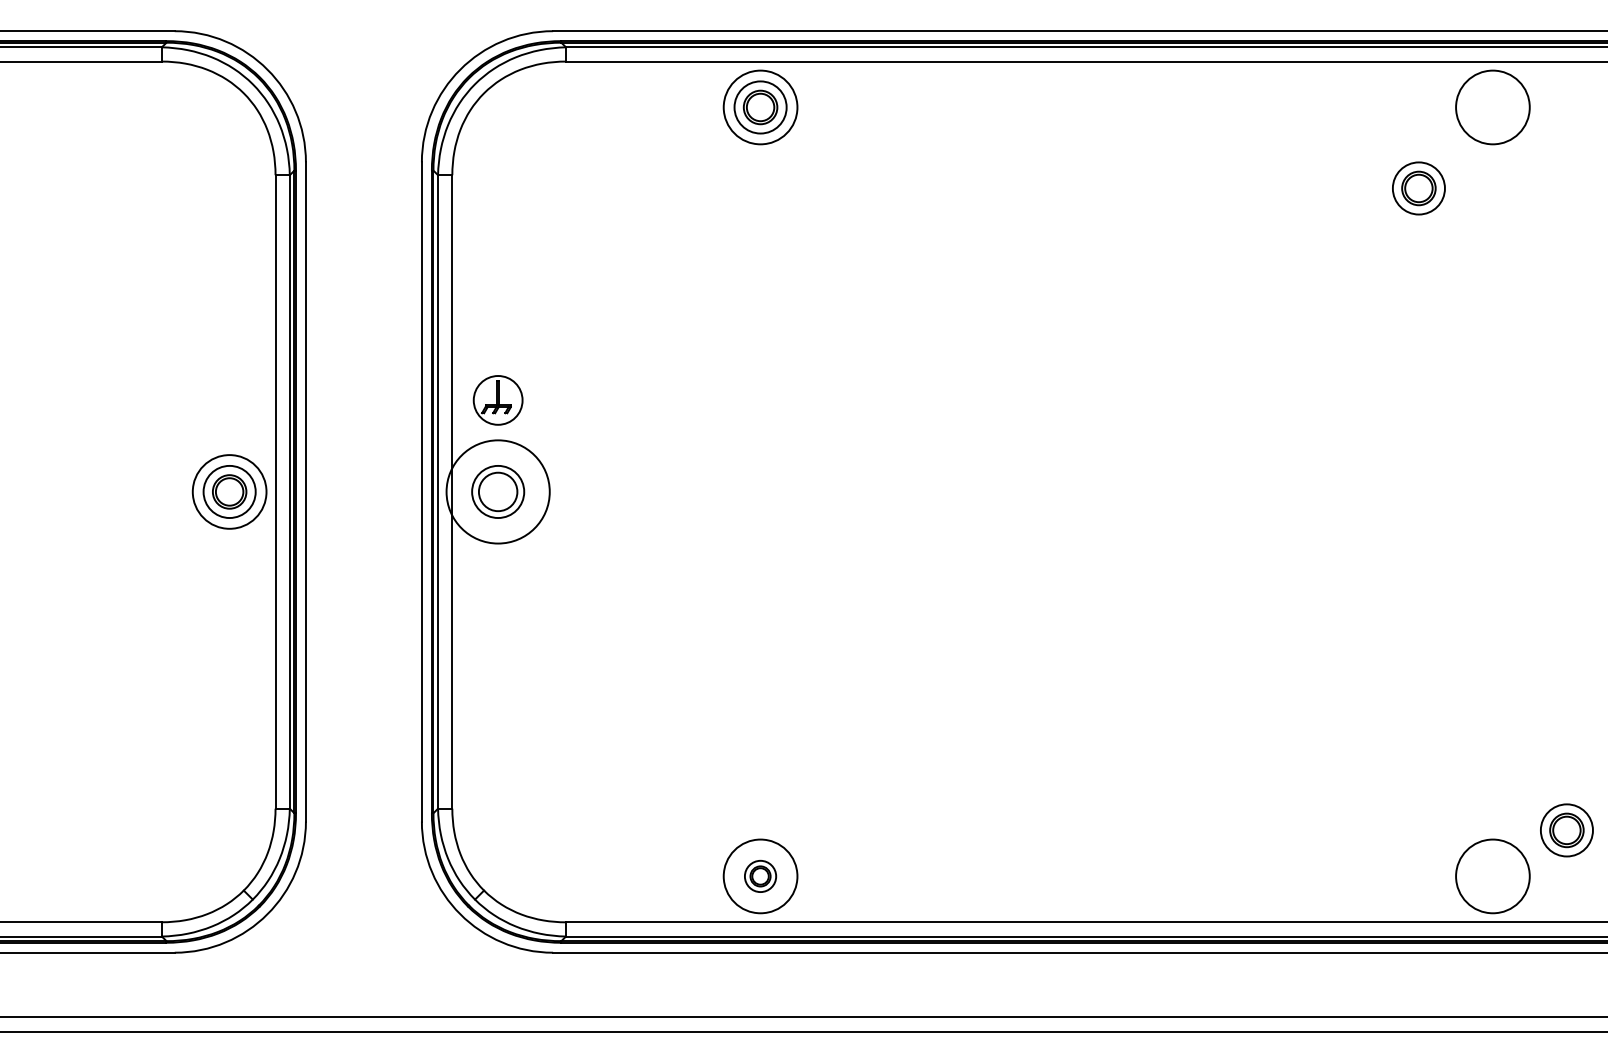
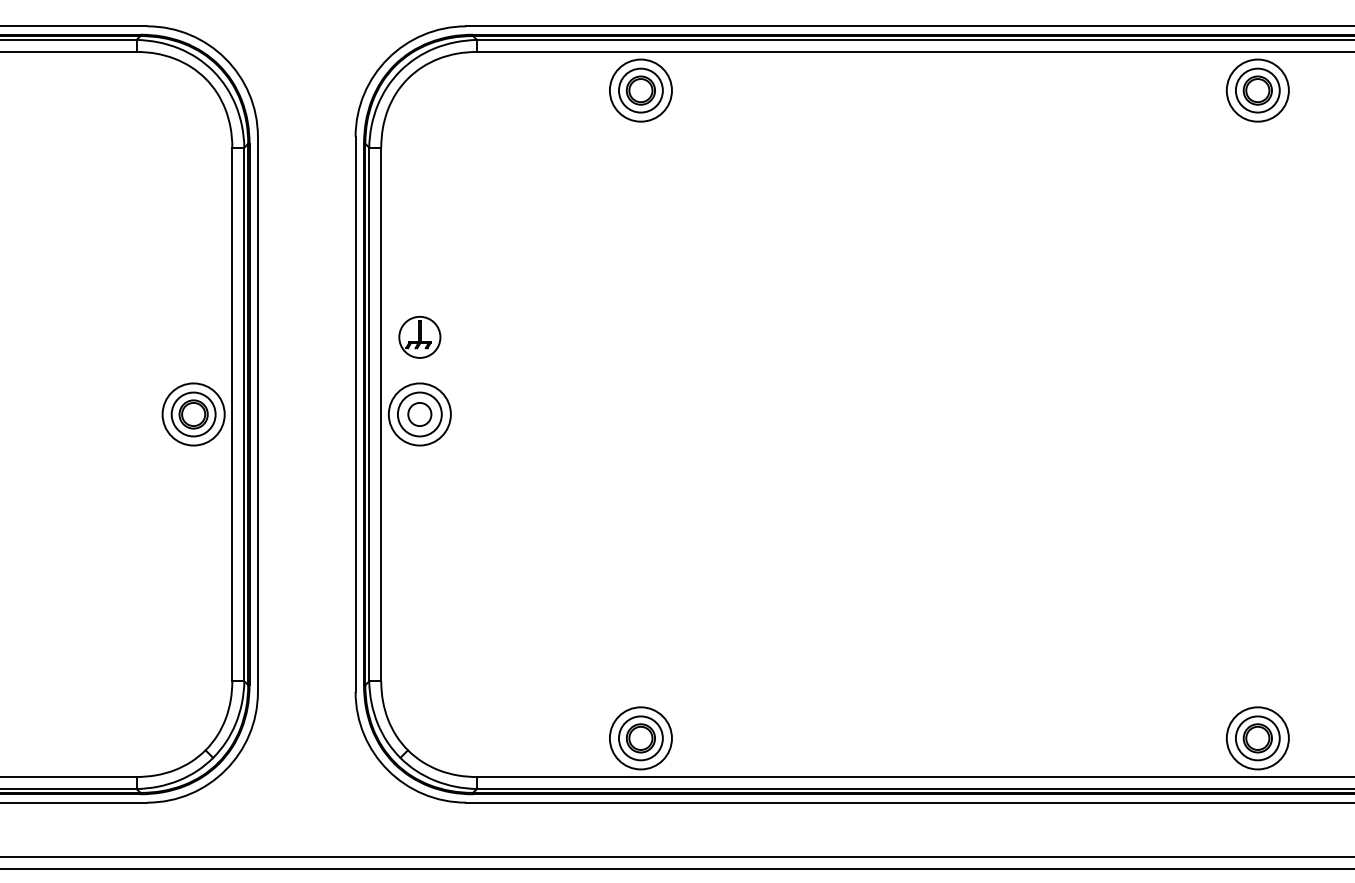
part: (1418, 188) -> (1257, 90), moved
circle: (497, 491) -> (419, 414), size x0.71
circle: (498, 491) -> (420, 414), size x0.71
part: (1566, 830) -> (1257, 738), moved
part: (760, 876) -> (640, 738), size x1.67

